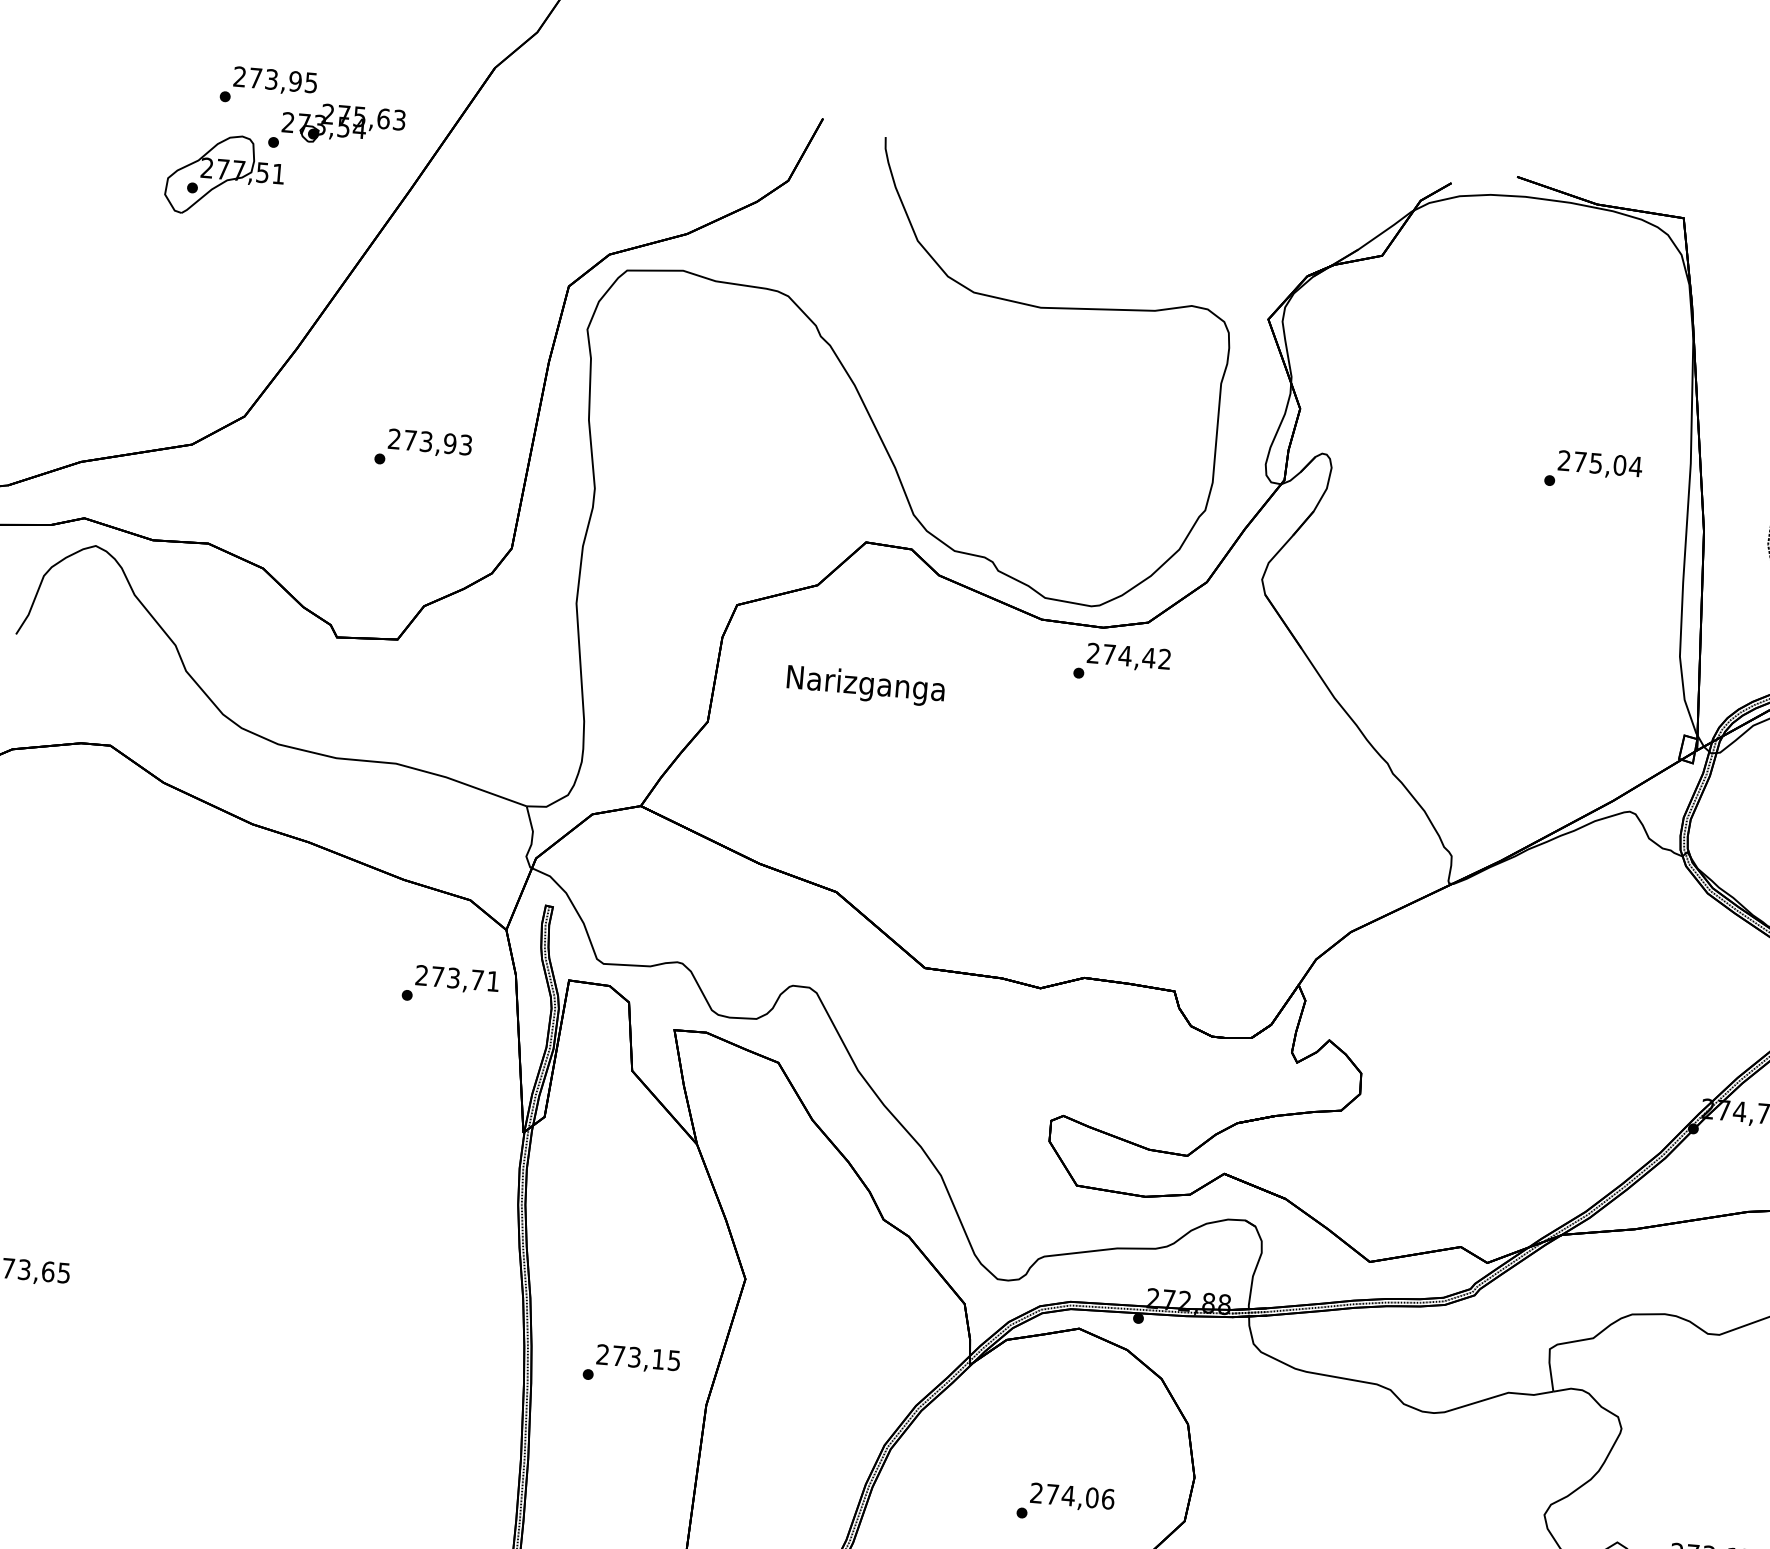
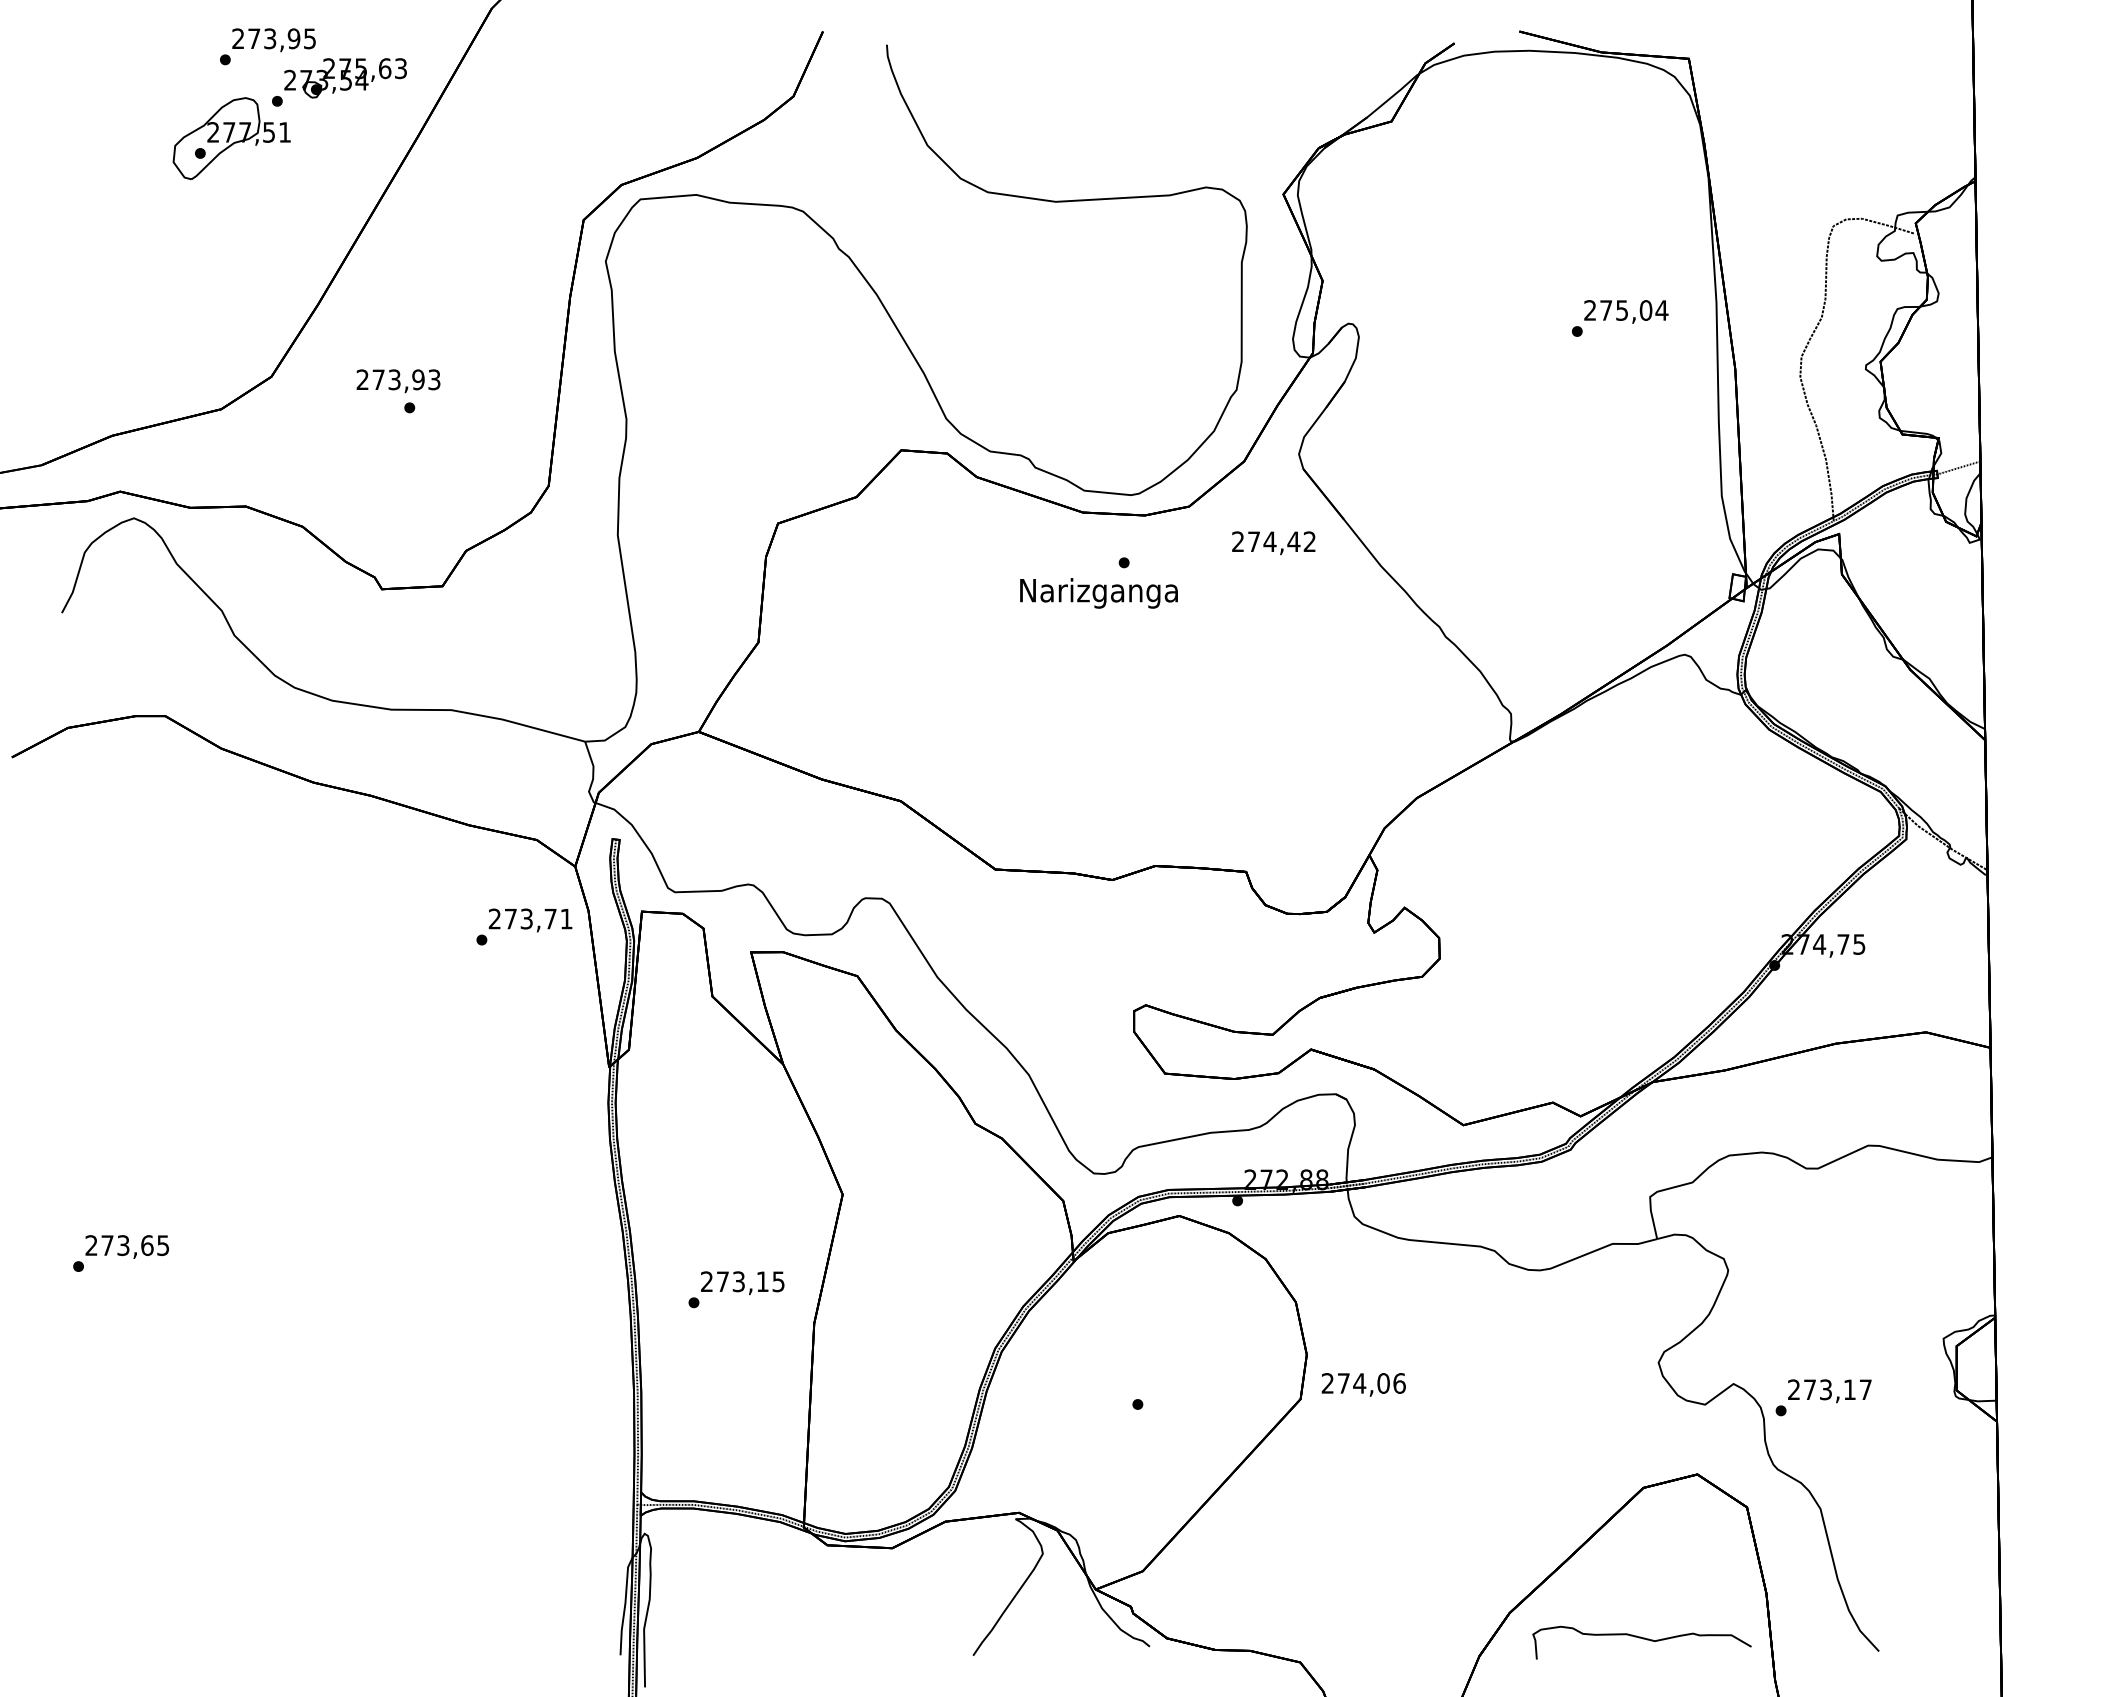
text: (430, 443) -> (398, 381), moved
text: (1128, 657) -> (1273, 543), moved
text: (865, 686) -> (1098, 593), moved
text: (1072, 1497) -> (1363, 1384), moved

